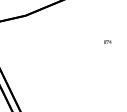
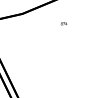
text: (107, 41) -> (63, 23), moved

